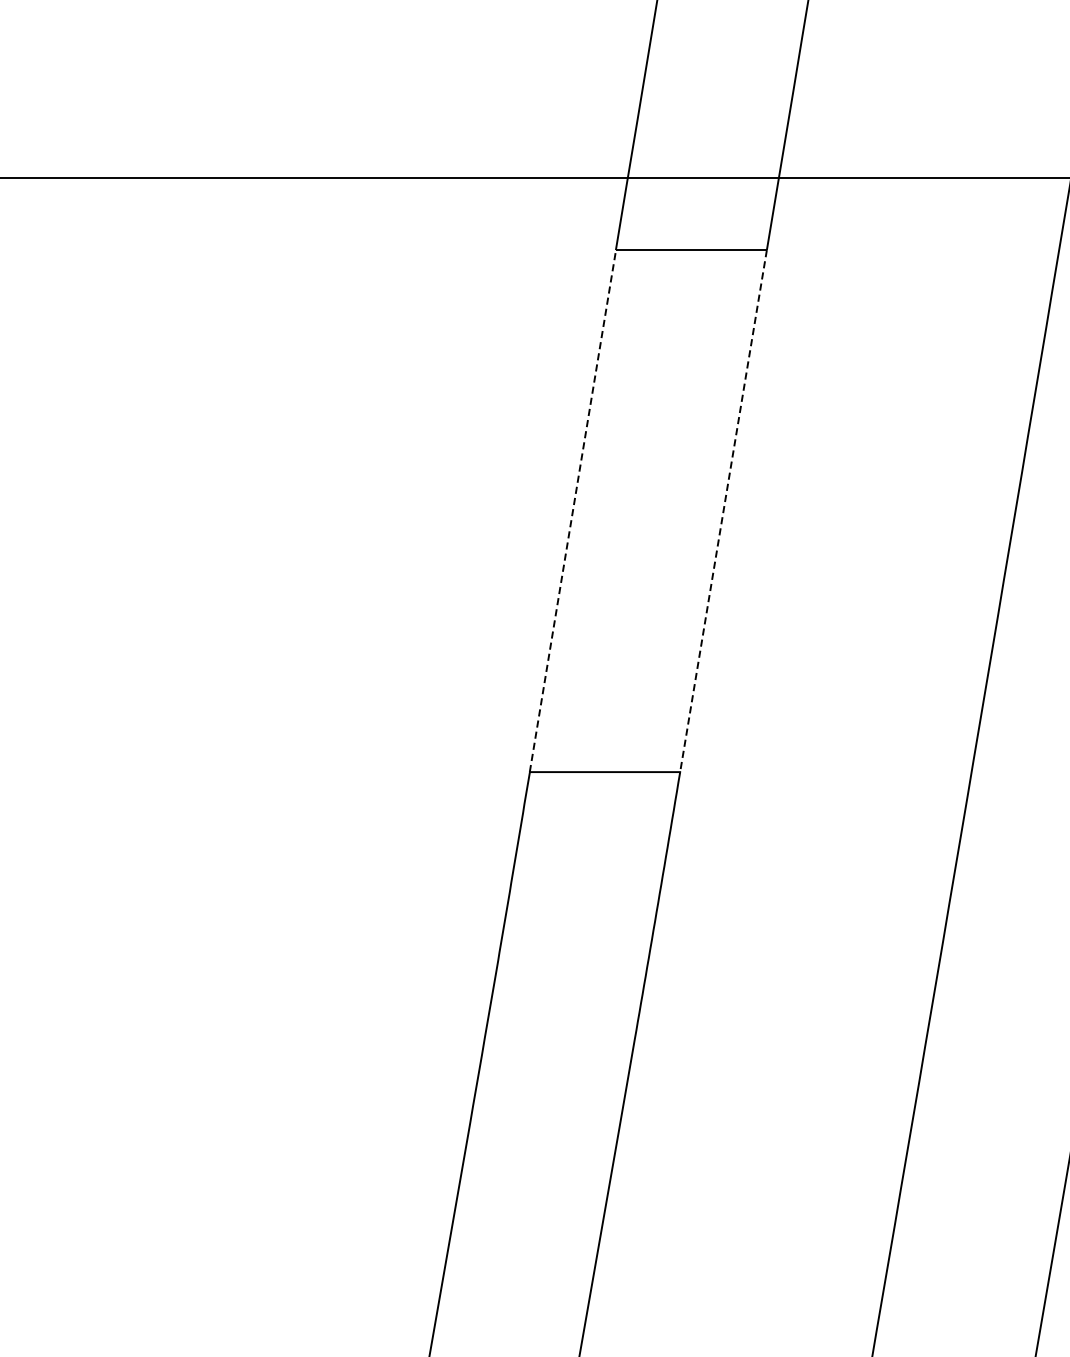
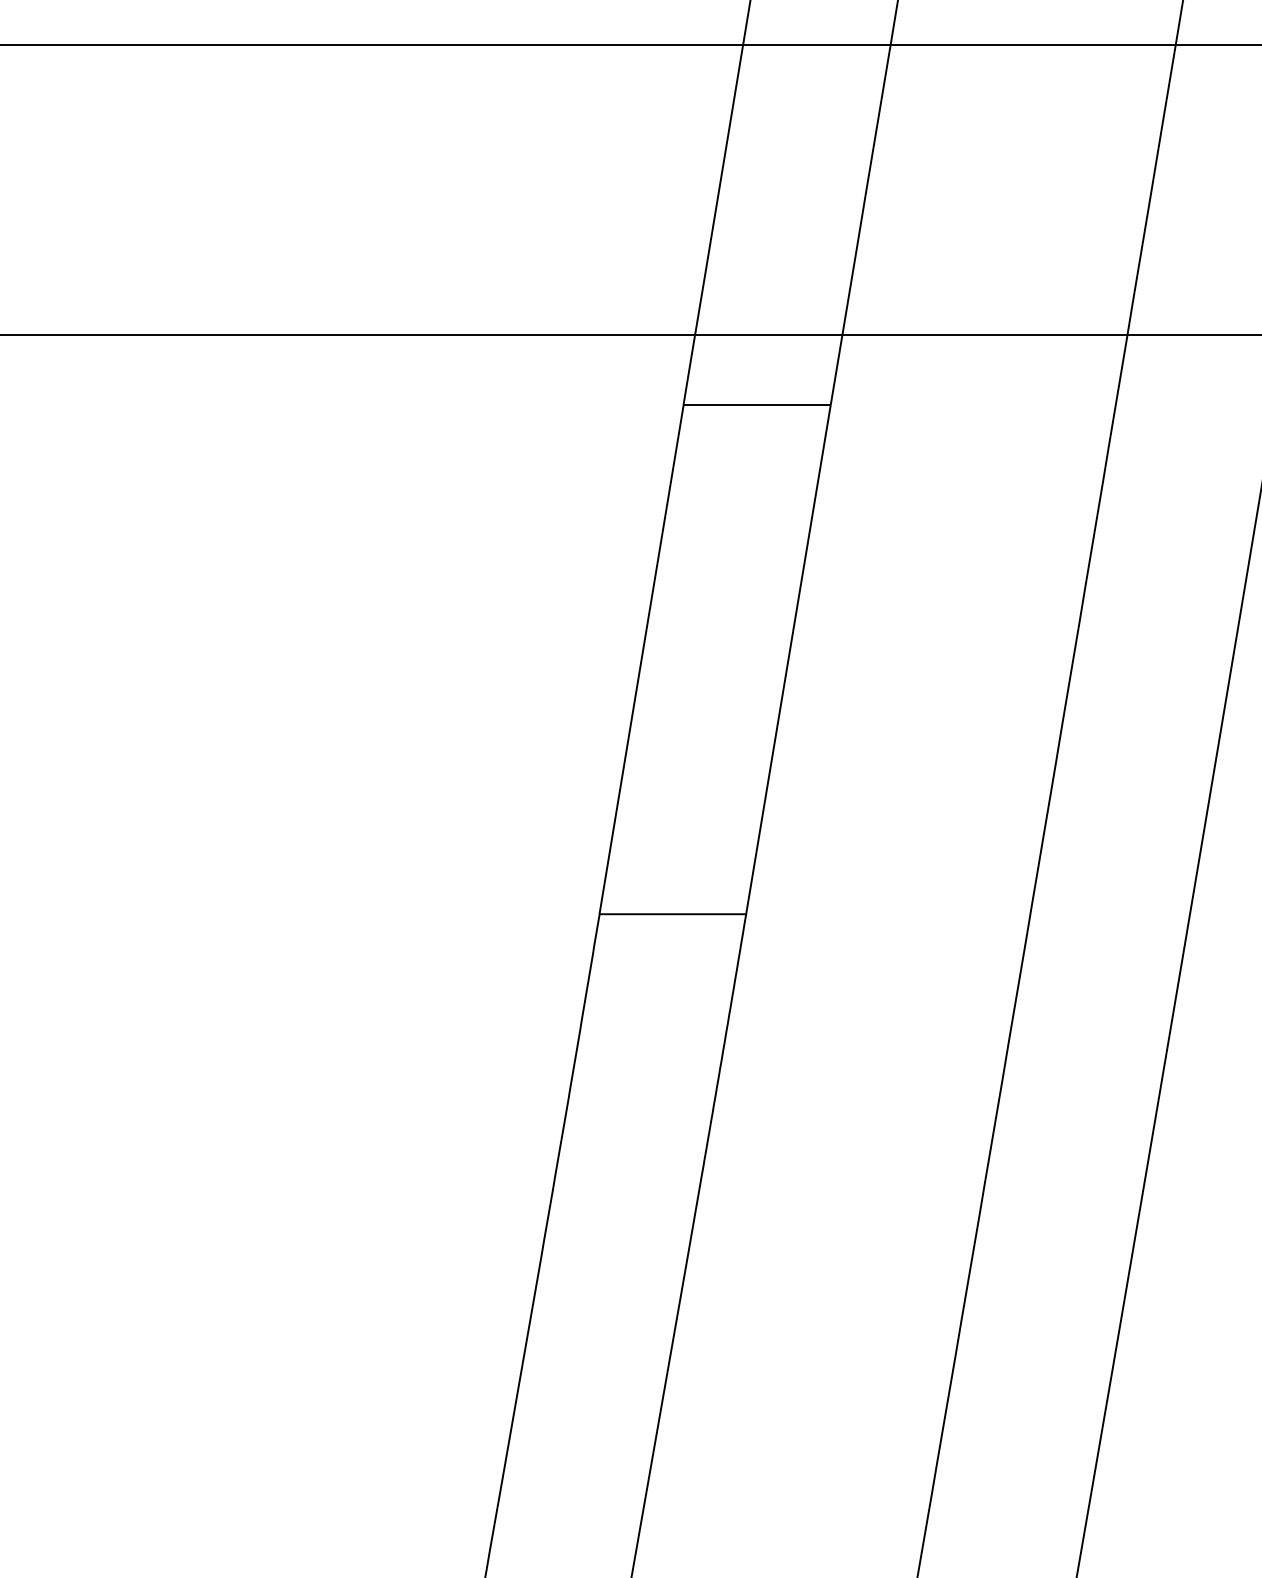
line: (572, 510) -> (641, 659), dashed -> solid
line: (723, 511) -> (788, 660), dashed -> solid

